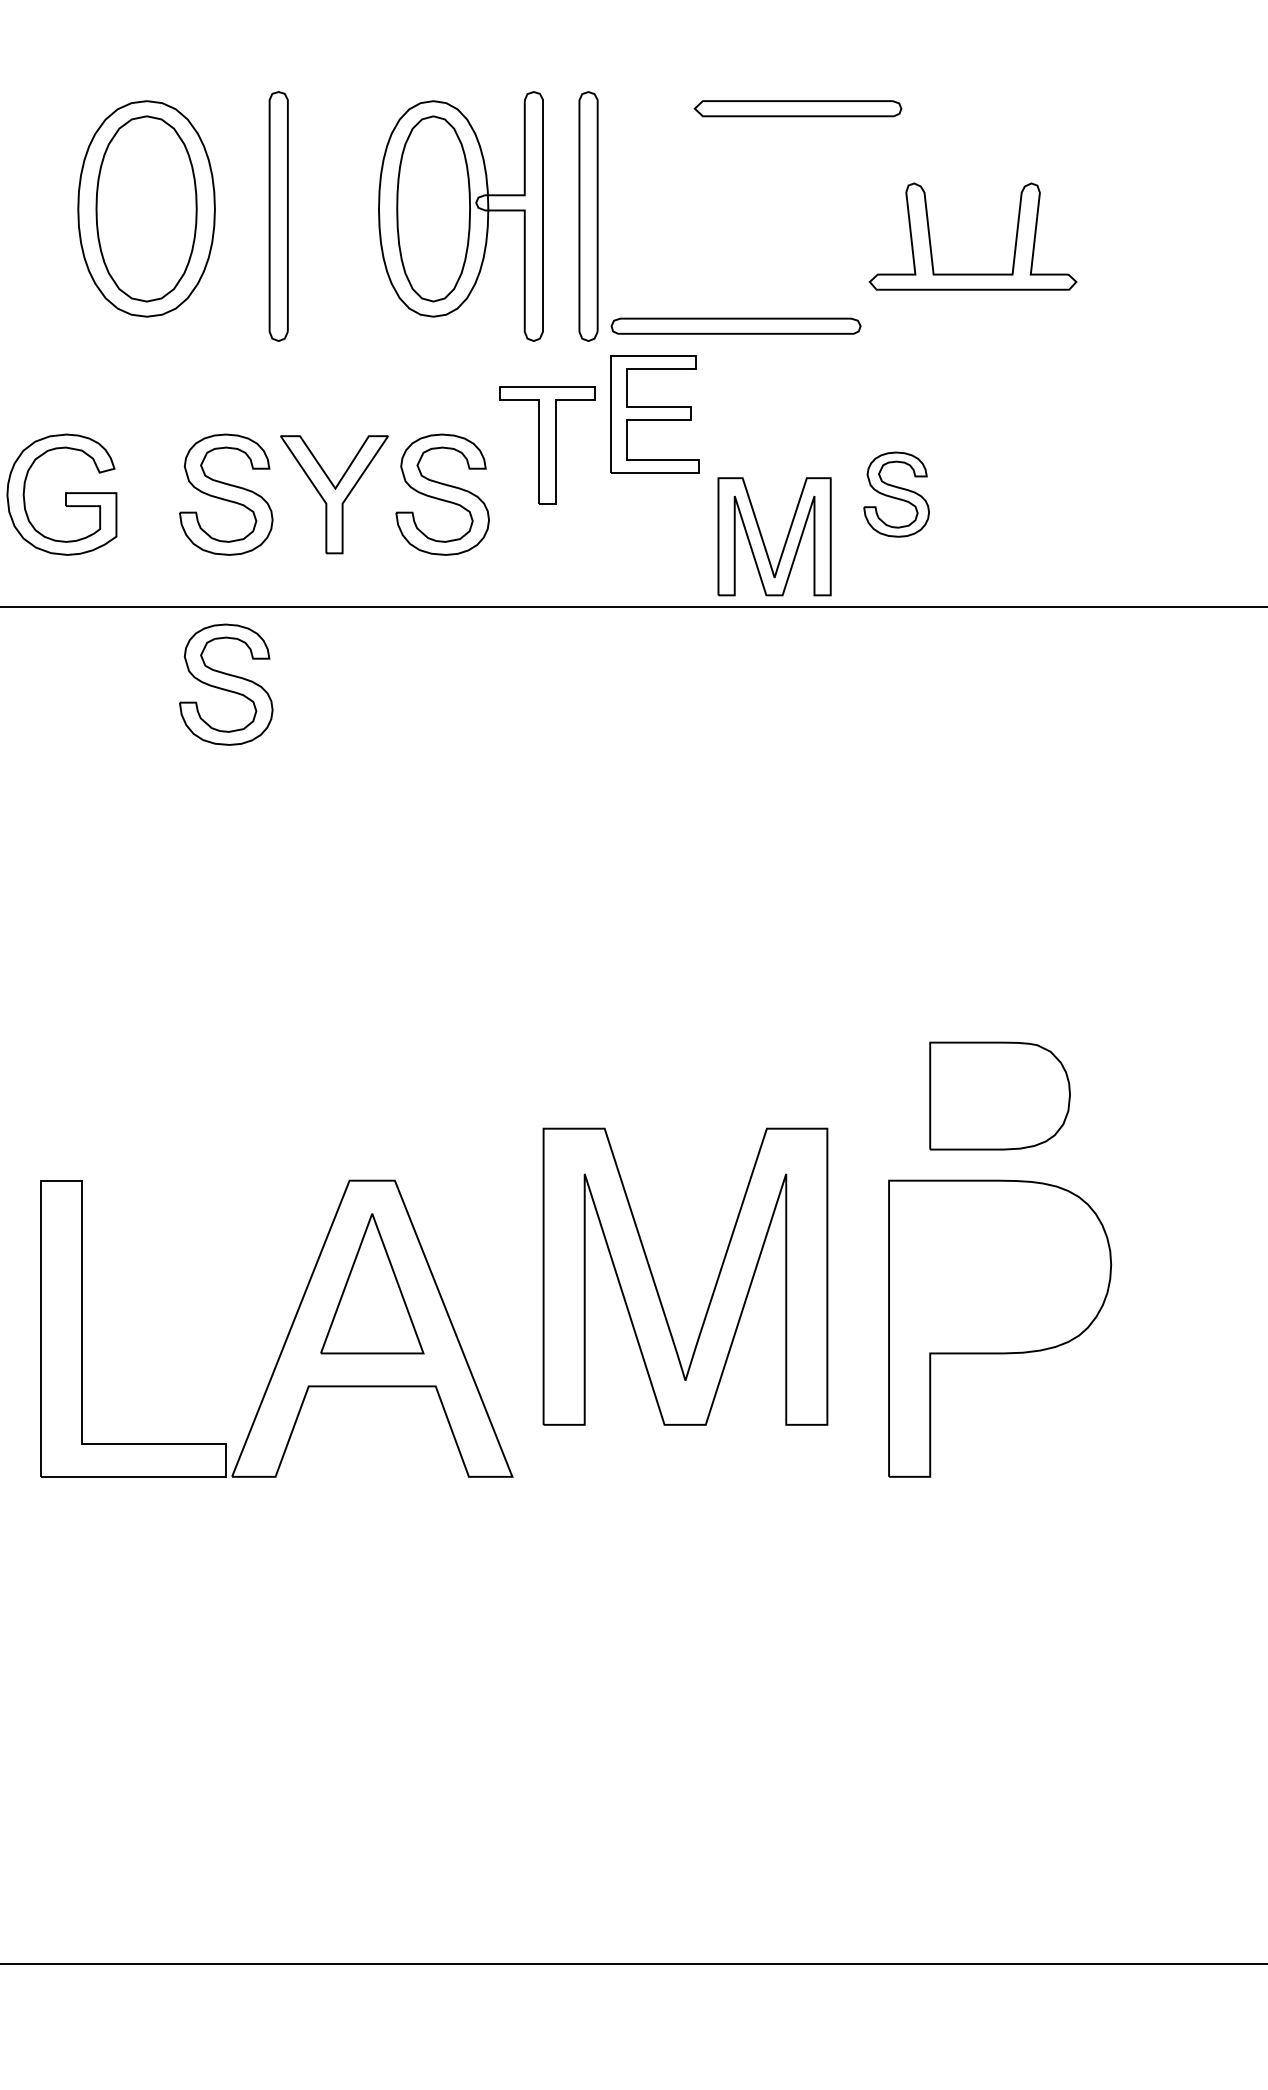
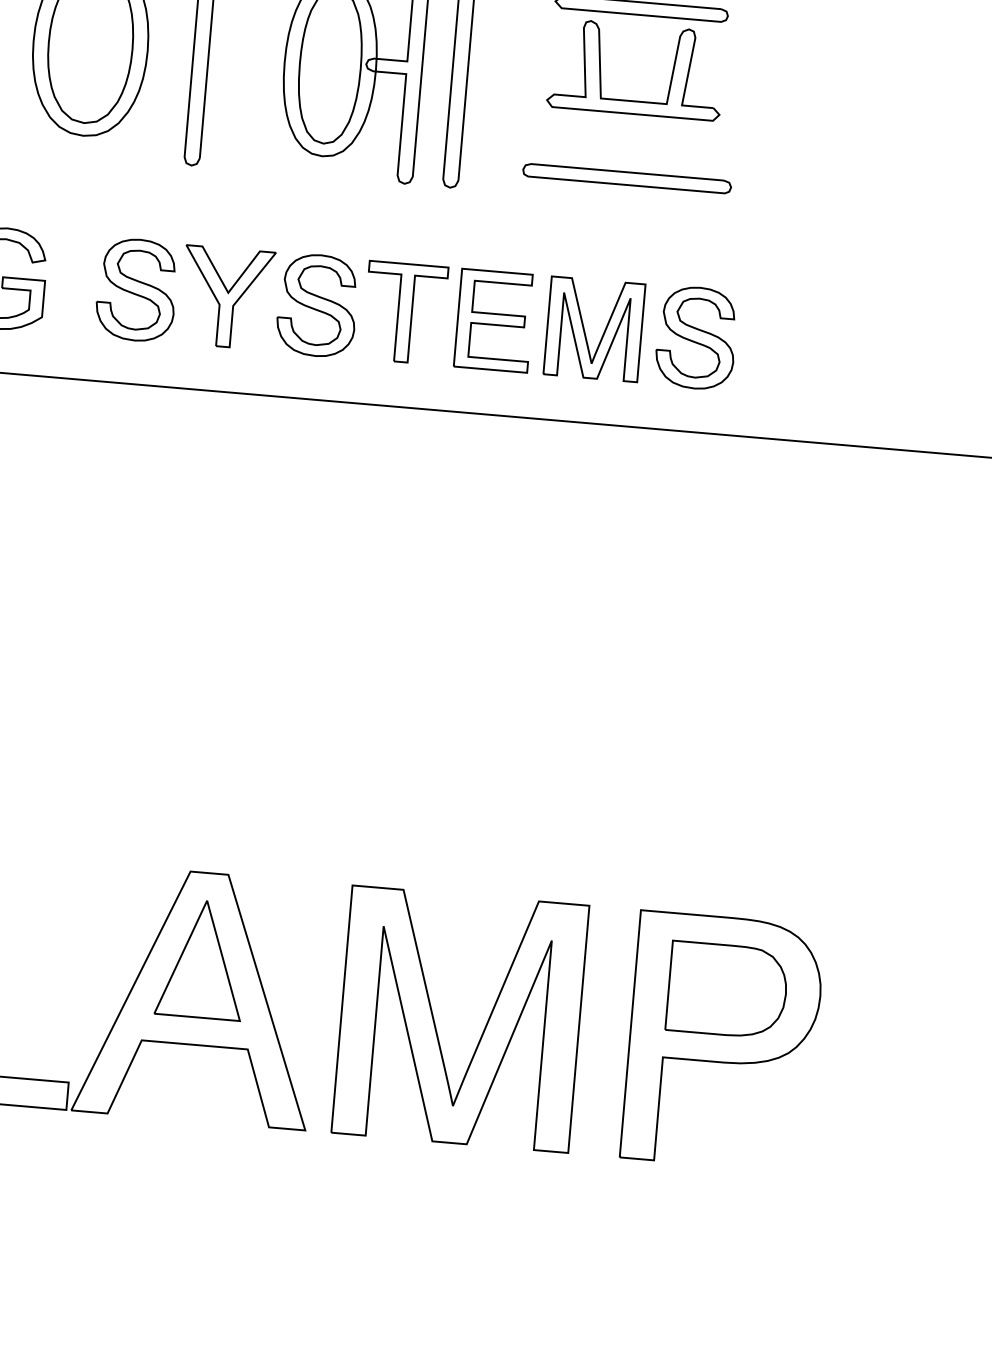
part: (972, 273) -> (633, 100), moved
part: (735, 325) -> (626, 177), moved
part: (654, 414) -> (494, 320), moved
part: (547, 445) -> (404, 312), moved
part: (896, 494) -> (696, 337), size x1.43
part: (763, 538) -> (585, 330), moved
part: (226, 684) -> (123, 448), removed
part: (999, 1095) -> (727, 989), moved
part: (656, 1285) -> (435, 1024), moved

